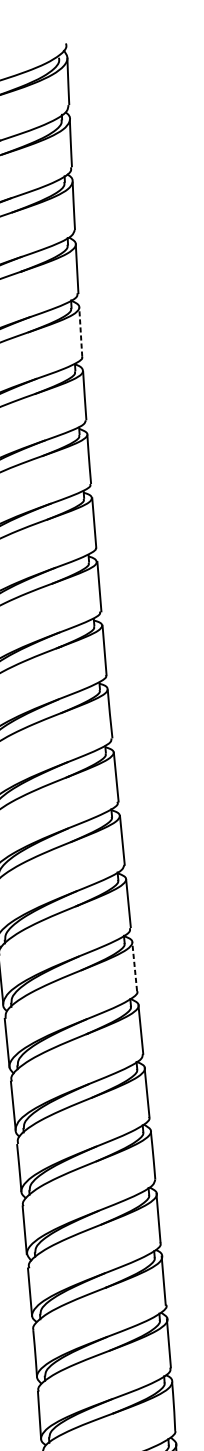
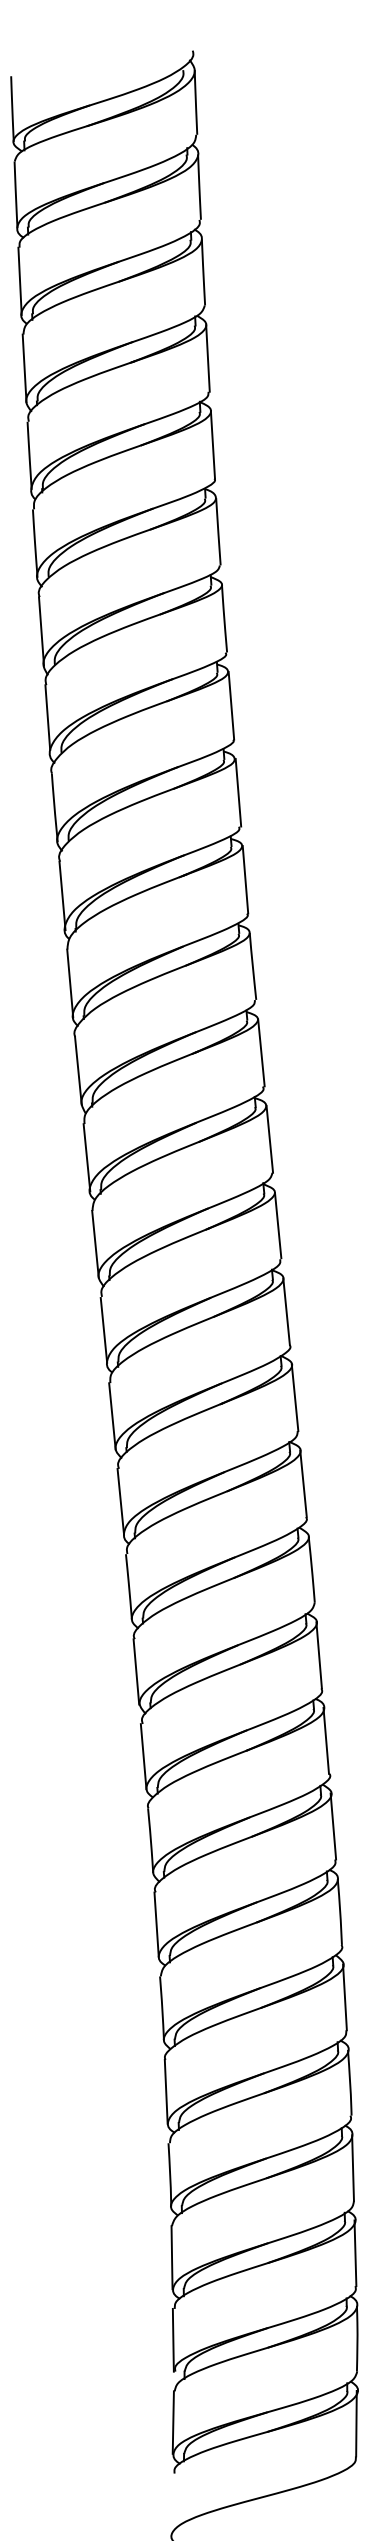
line: (80, 331) -> (212, 444), dashed -> solid
line: (134, 966) -> (286, 1311), dashed -> solid

